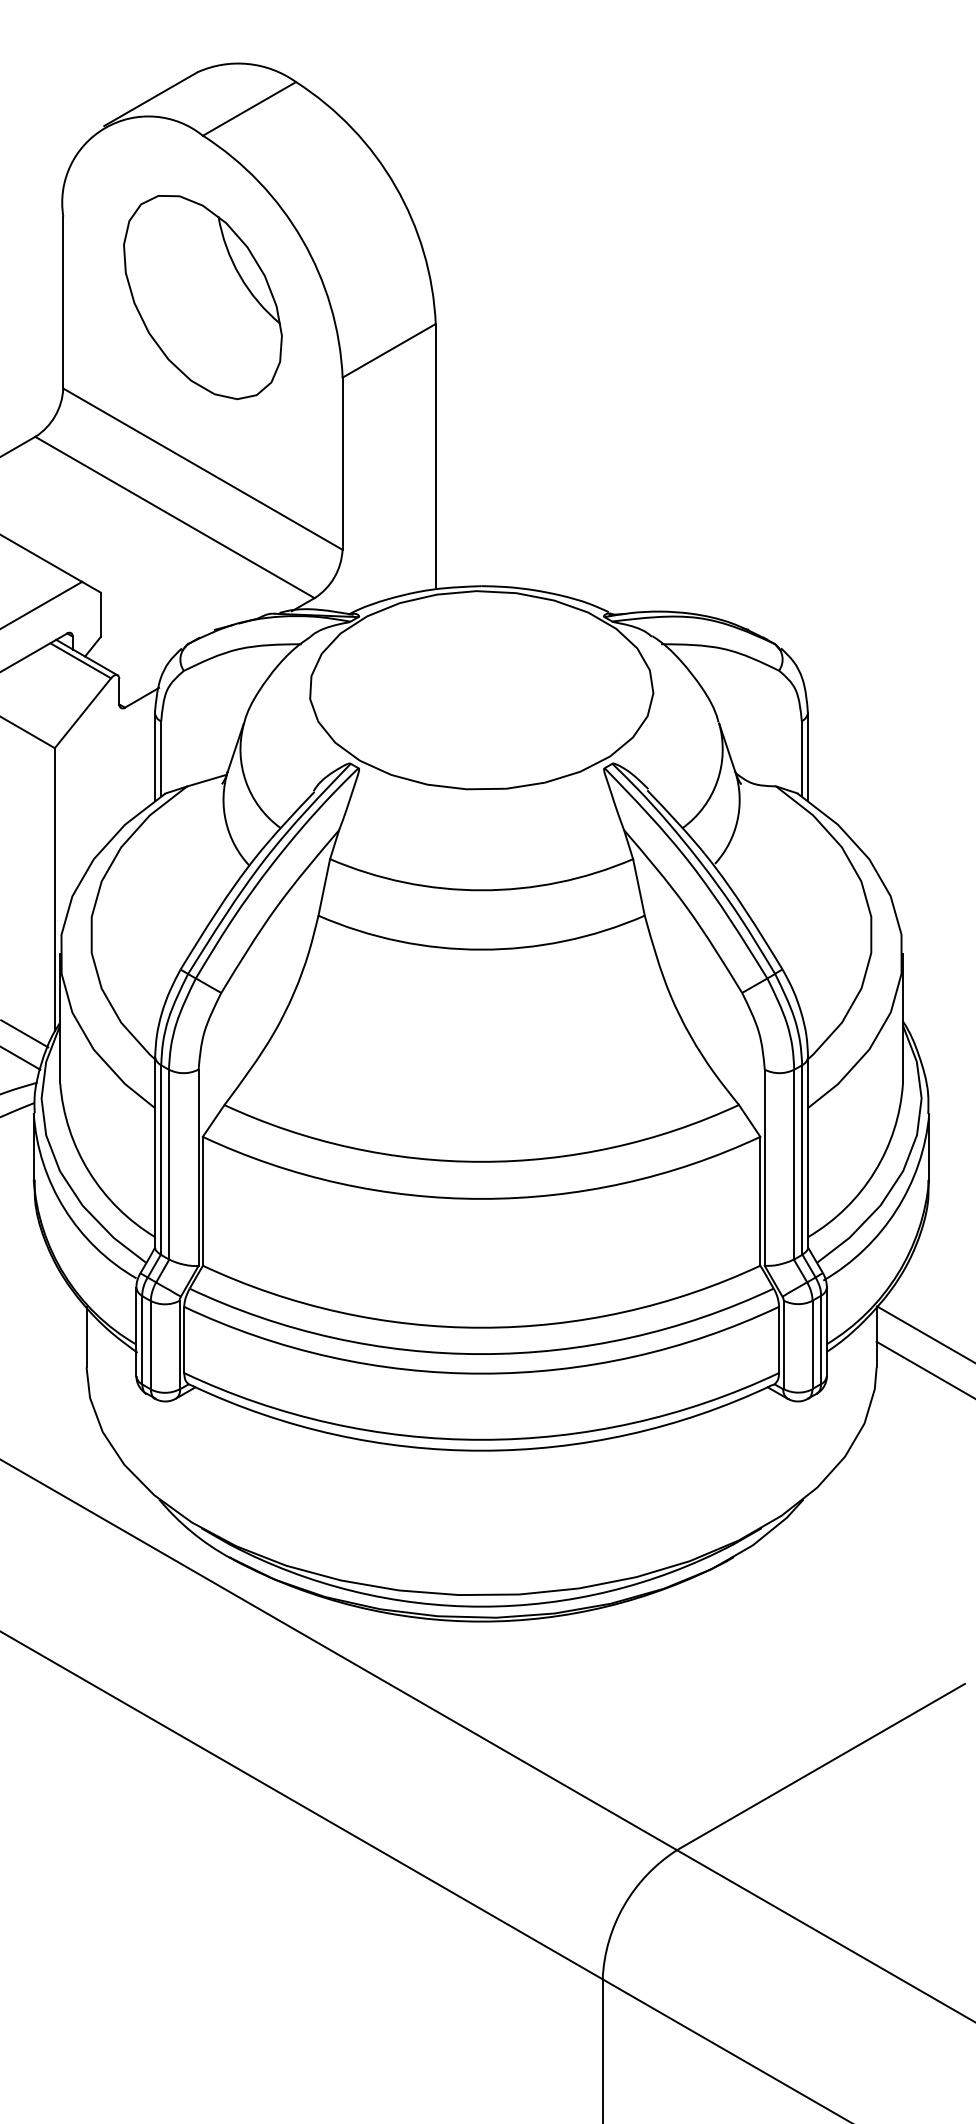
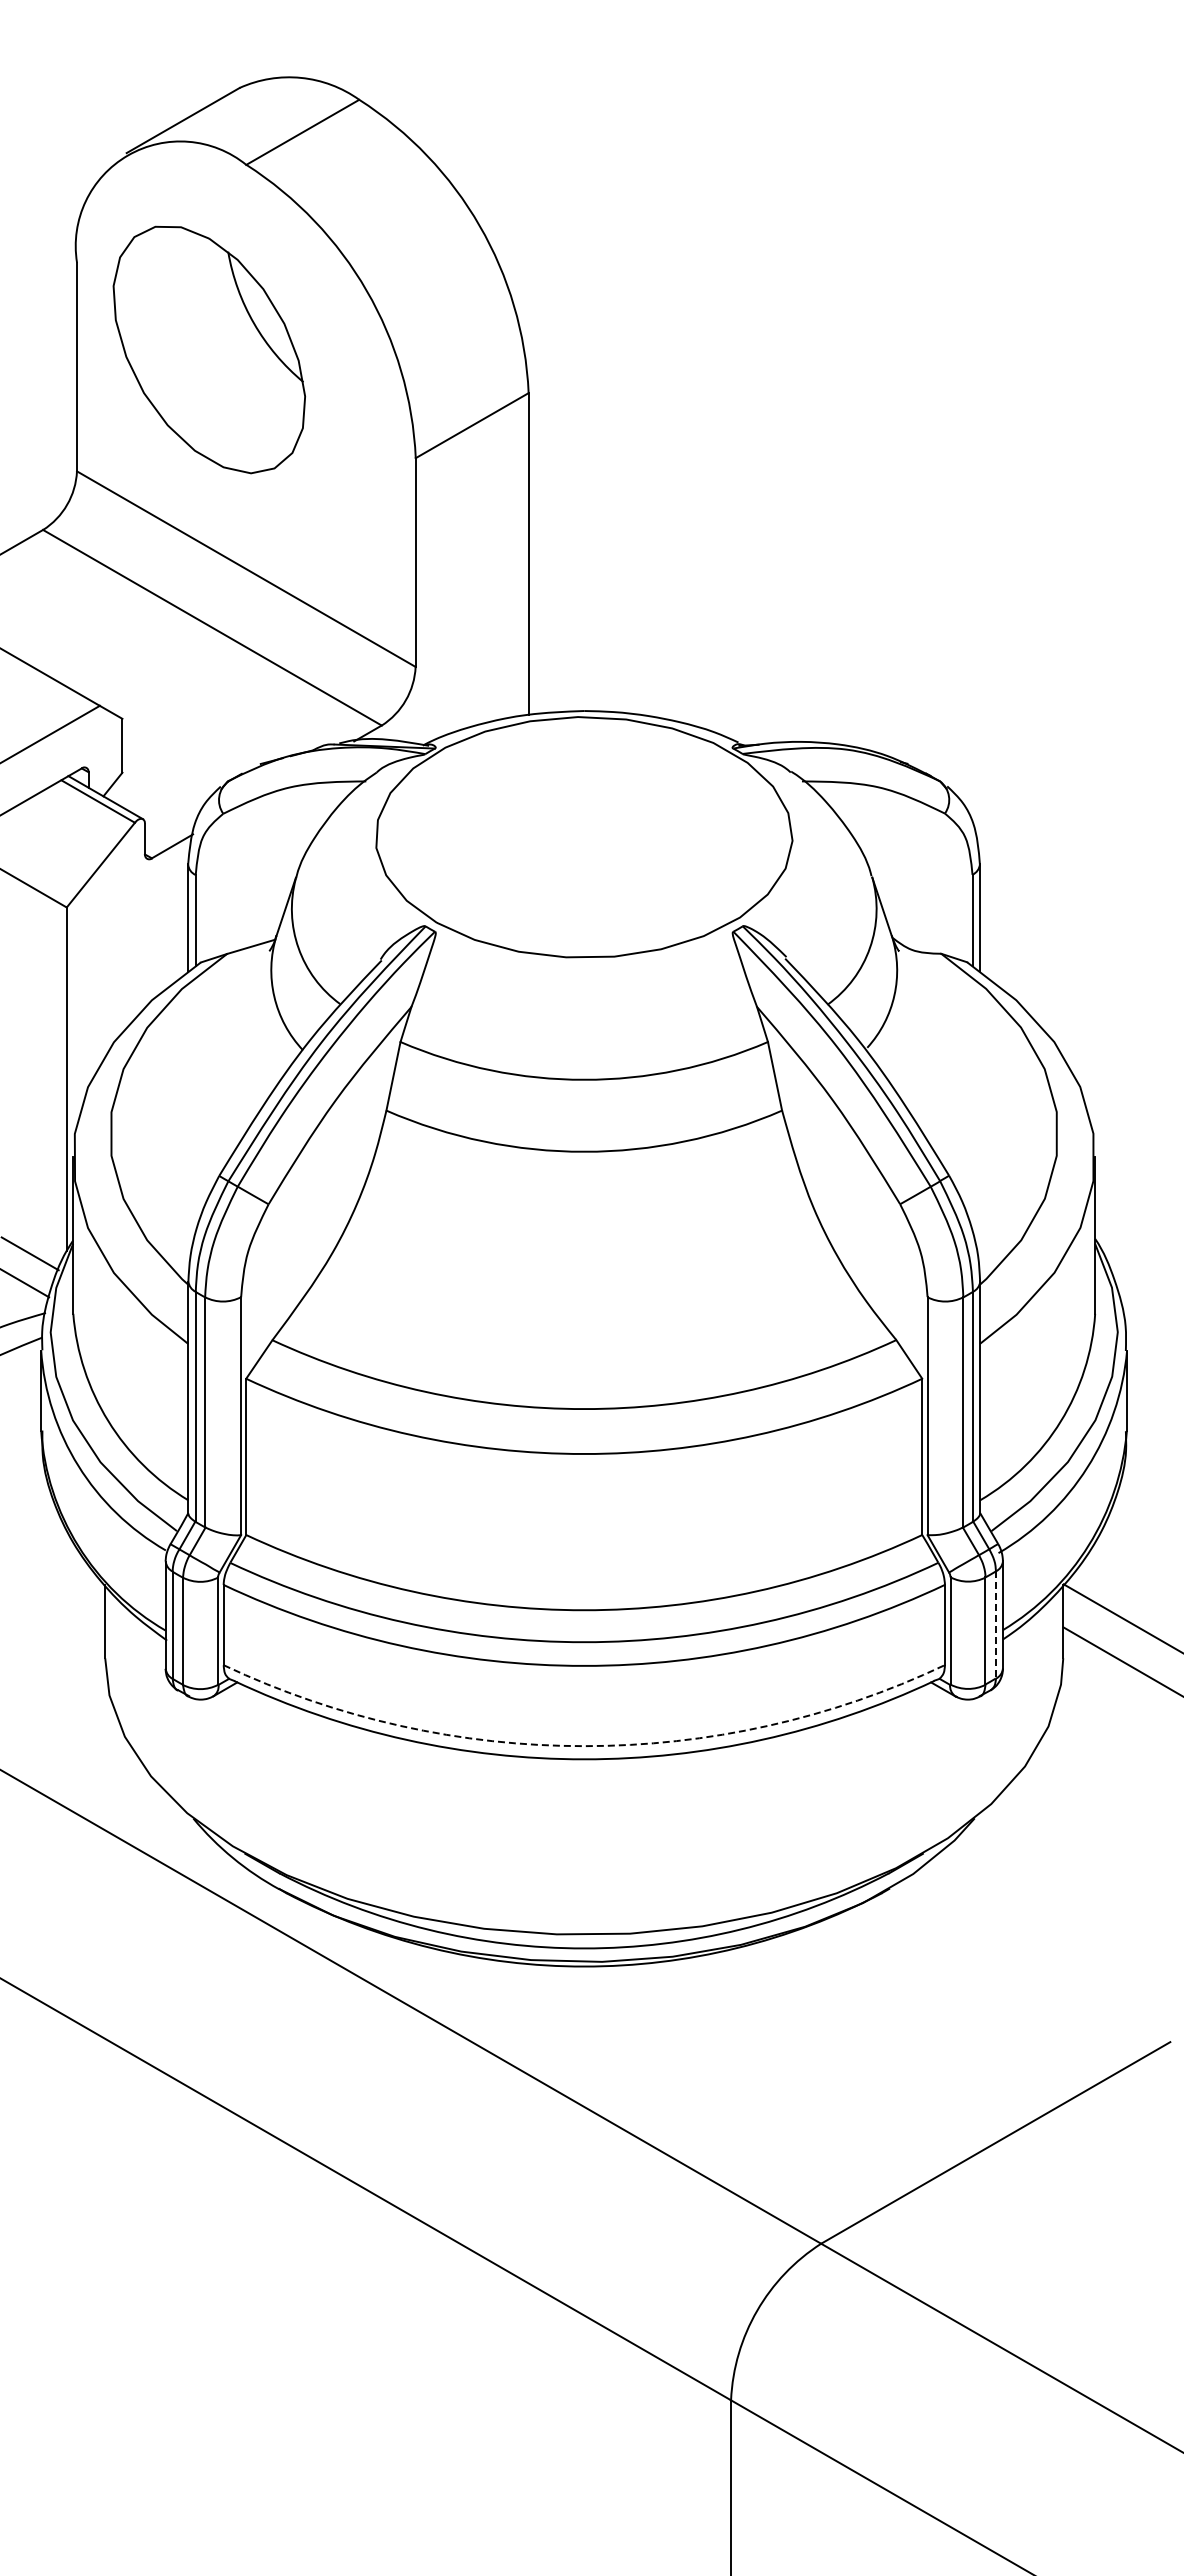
part: (202, 297) -> (208, 349), moved
line: (820, 1340) -> (995, 1625), solid -> dashed
arc: (481, 1440) -> (584, 1746), solid -> dashed

